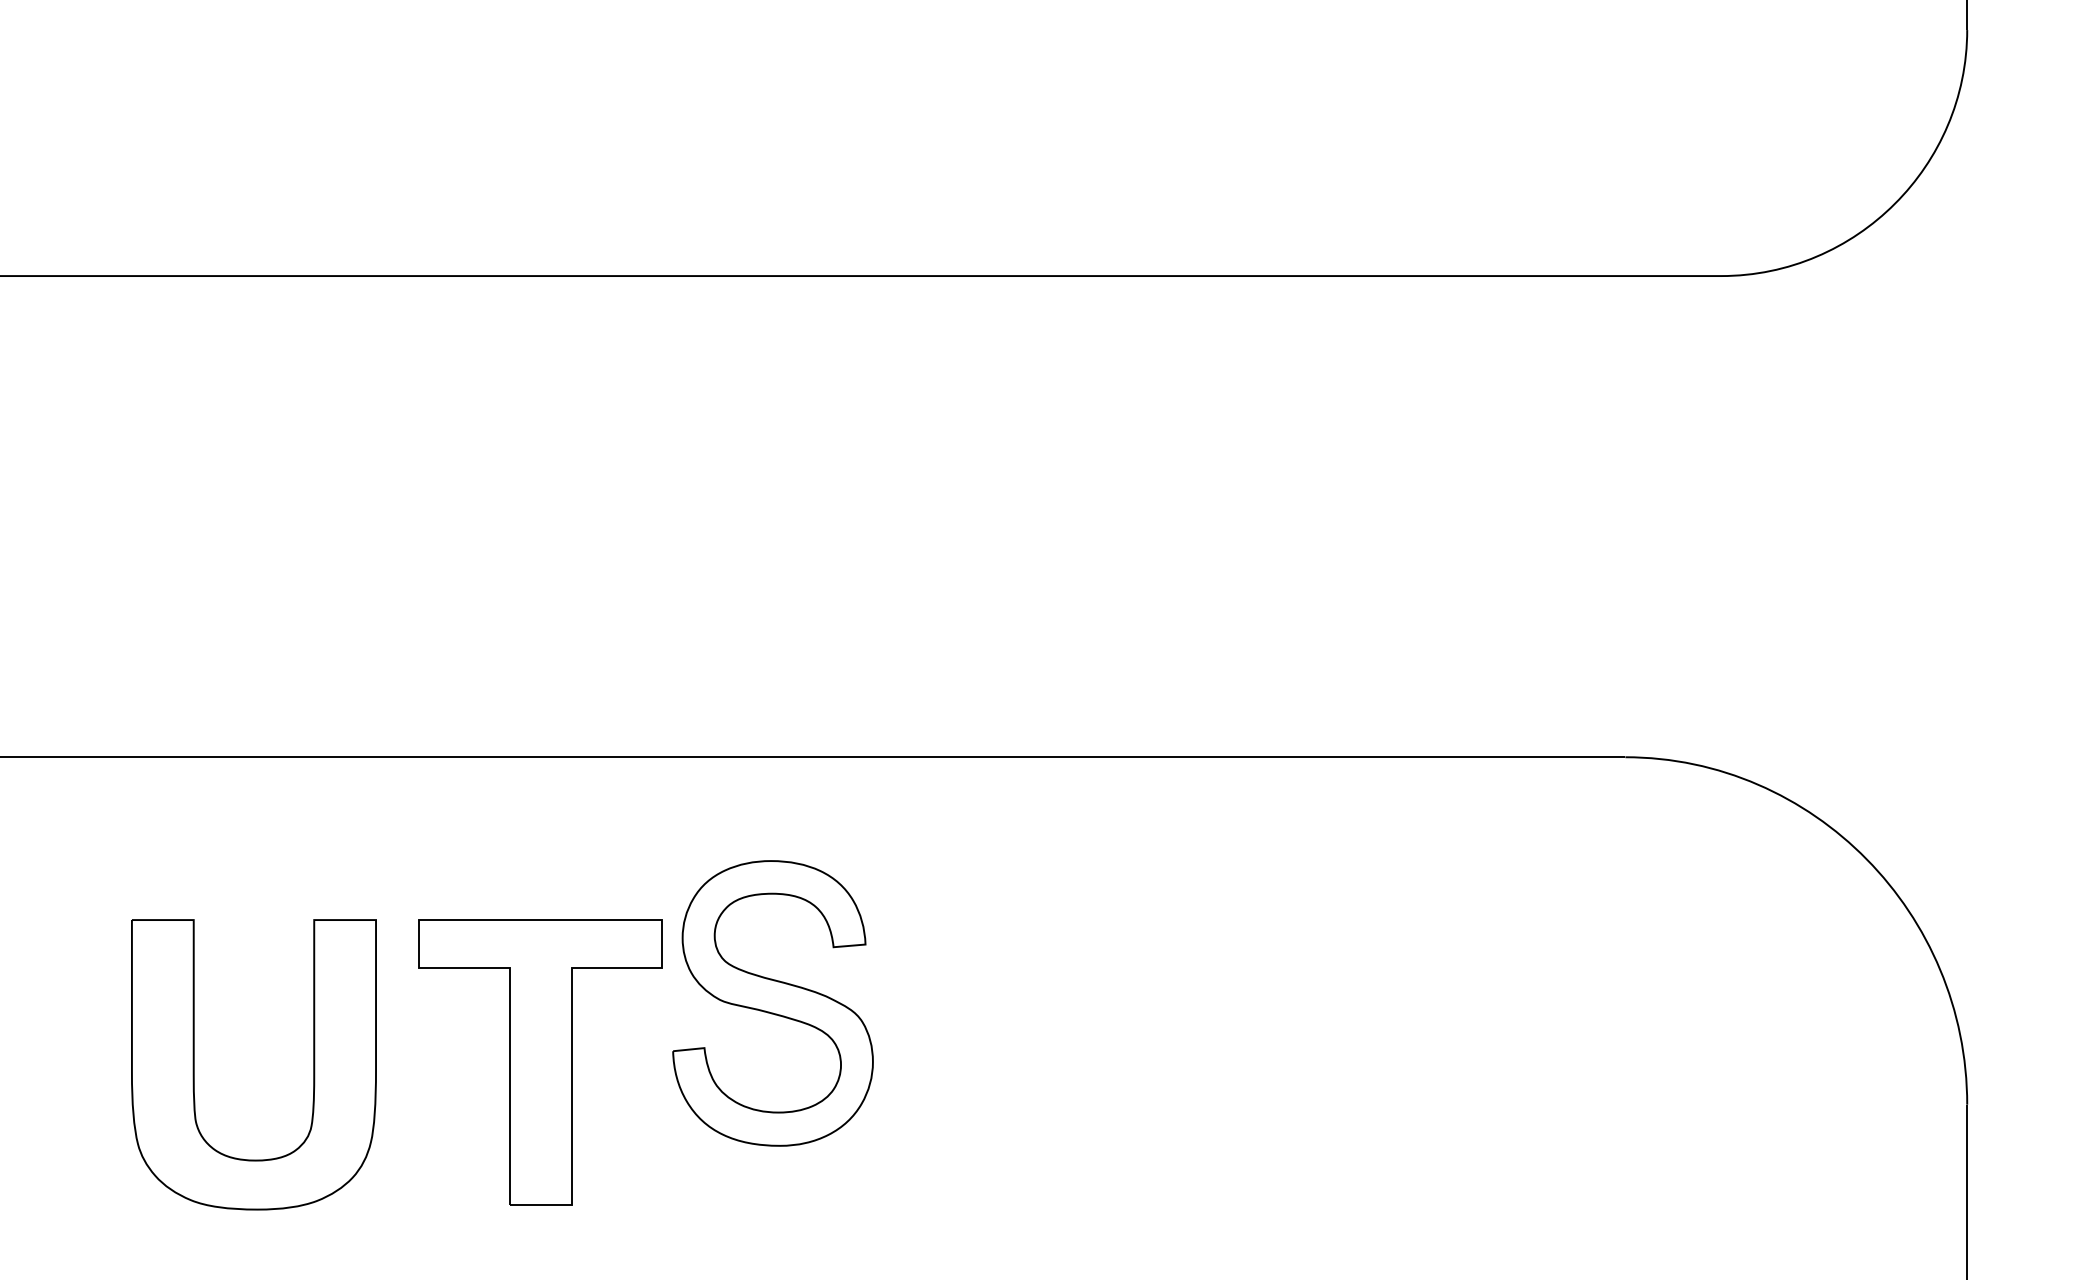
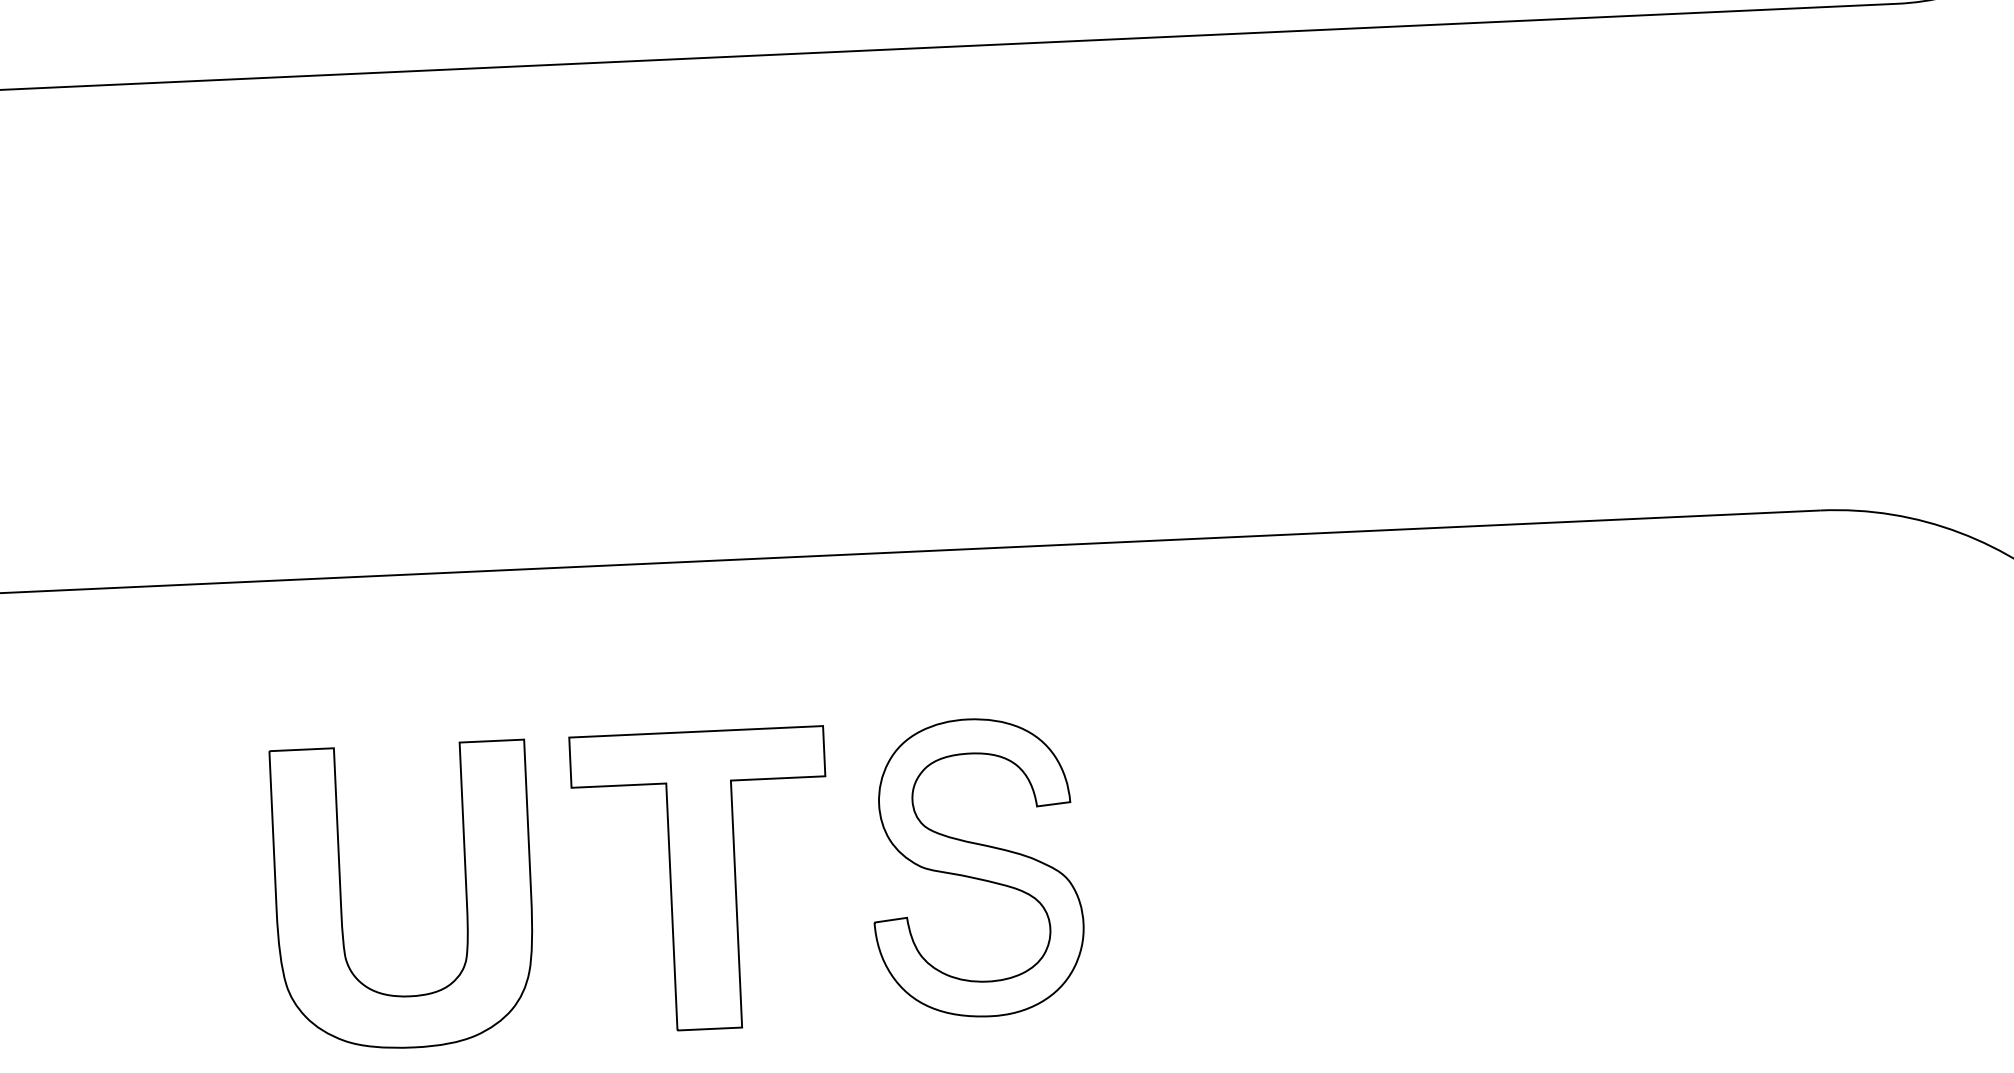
part: (772, 1003) -> (975, 868), moved

